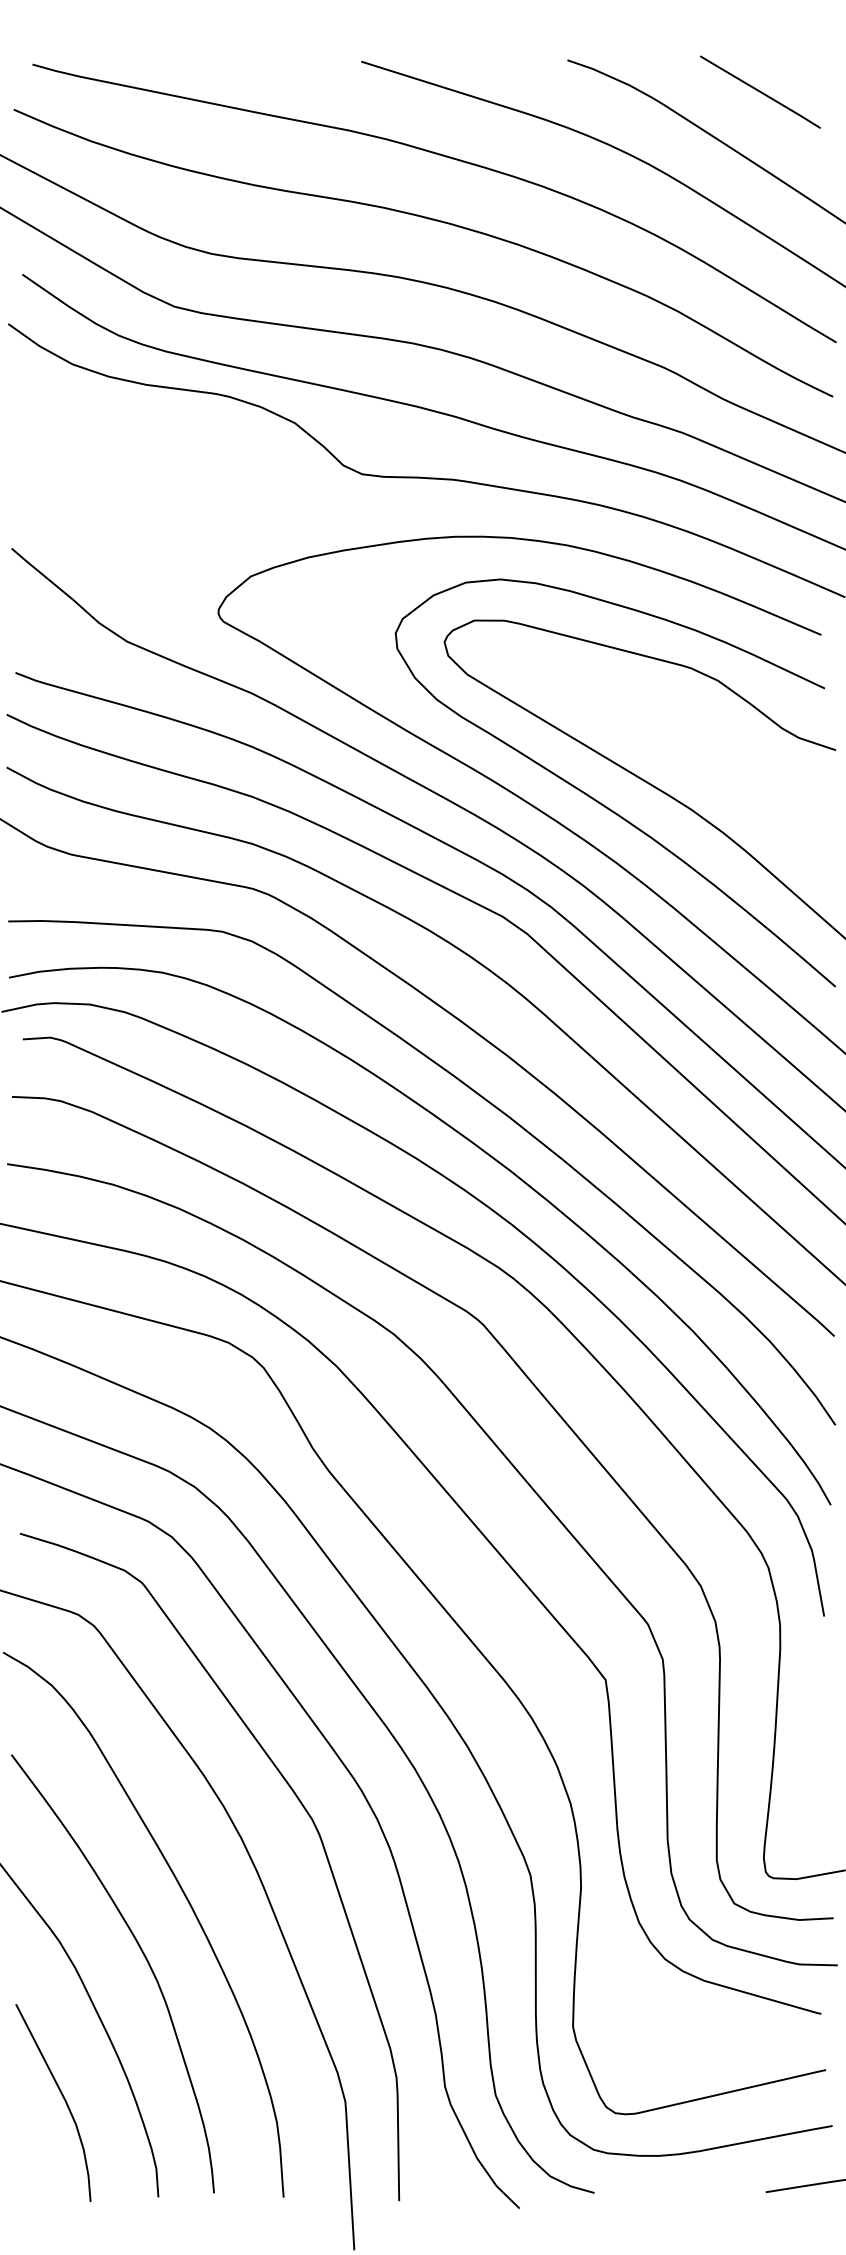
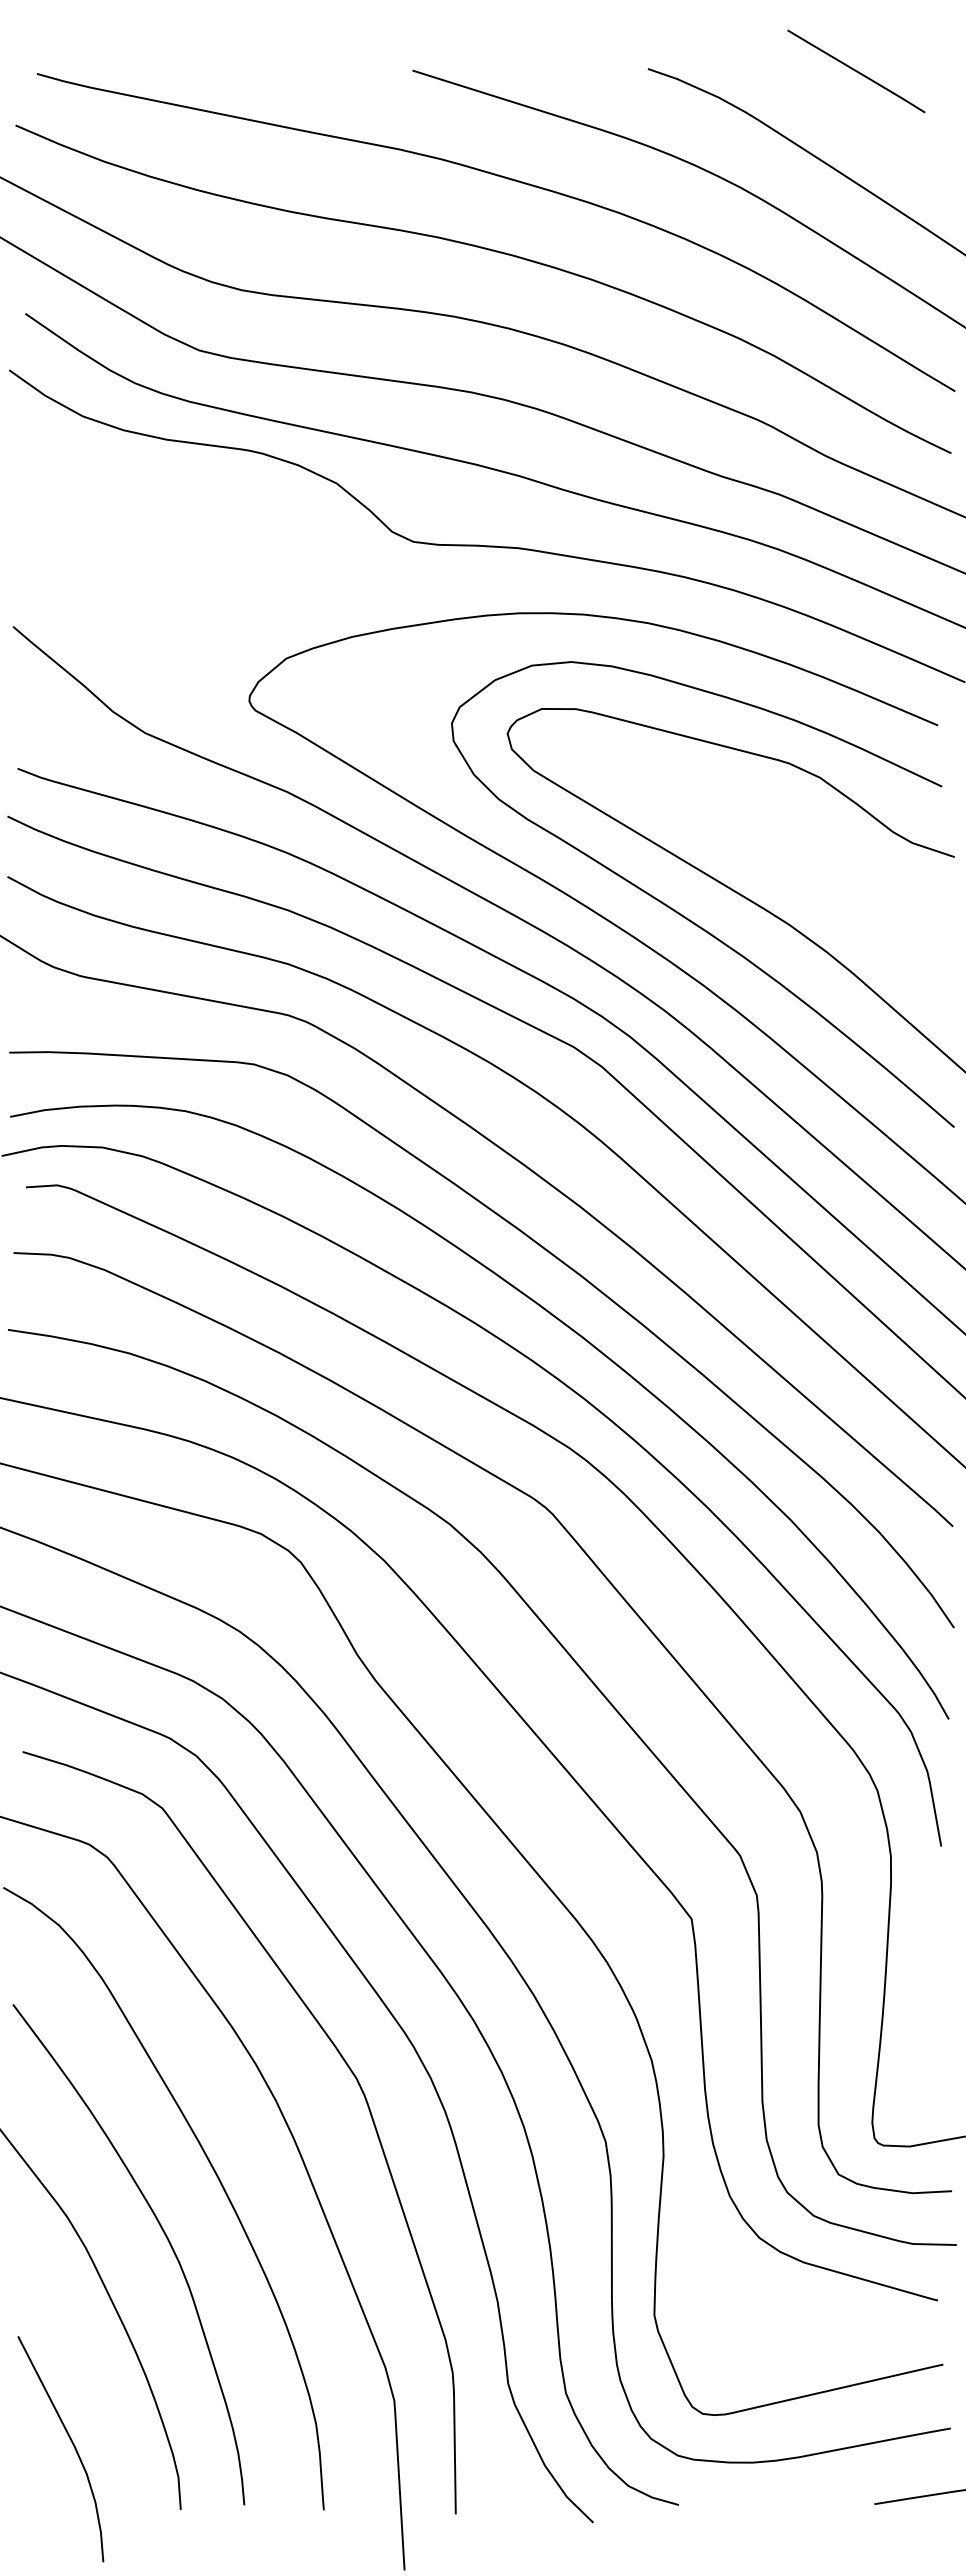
line: (760, 92) -> (856, 71), moved
curve: (63, 2098) -> (72, 2444), moved

